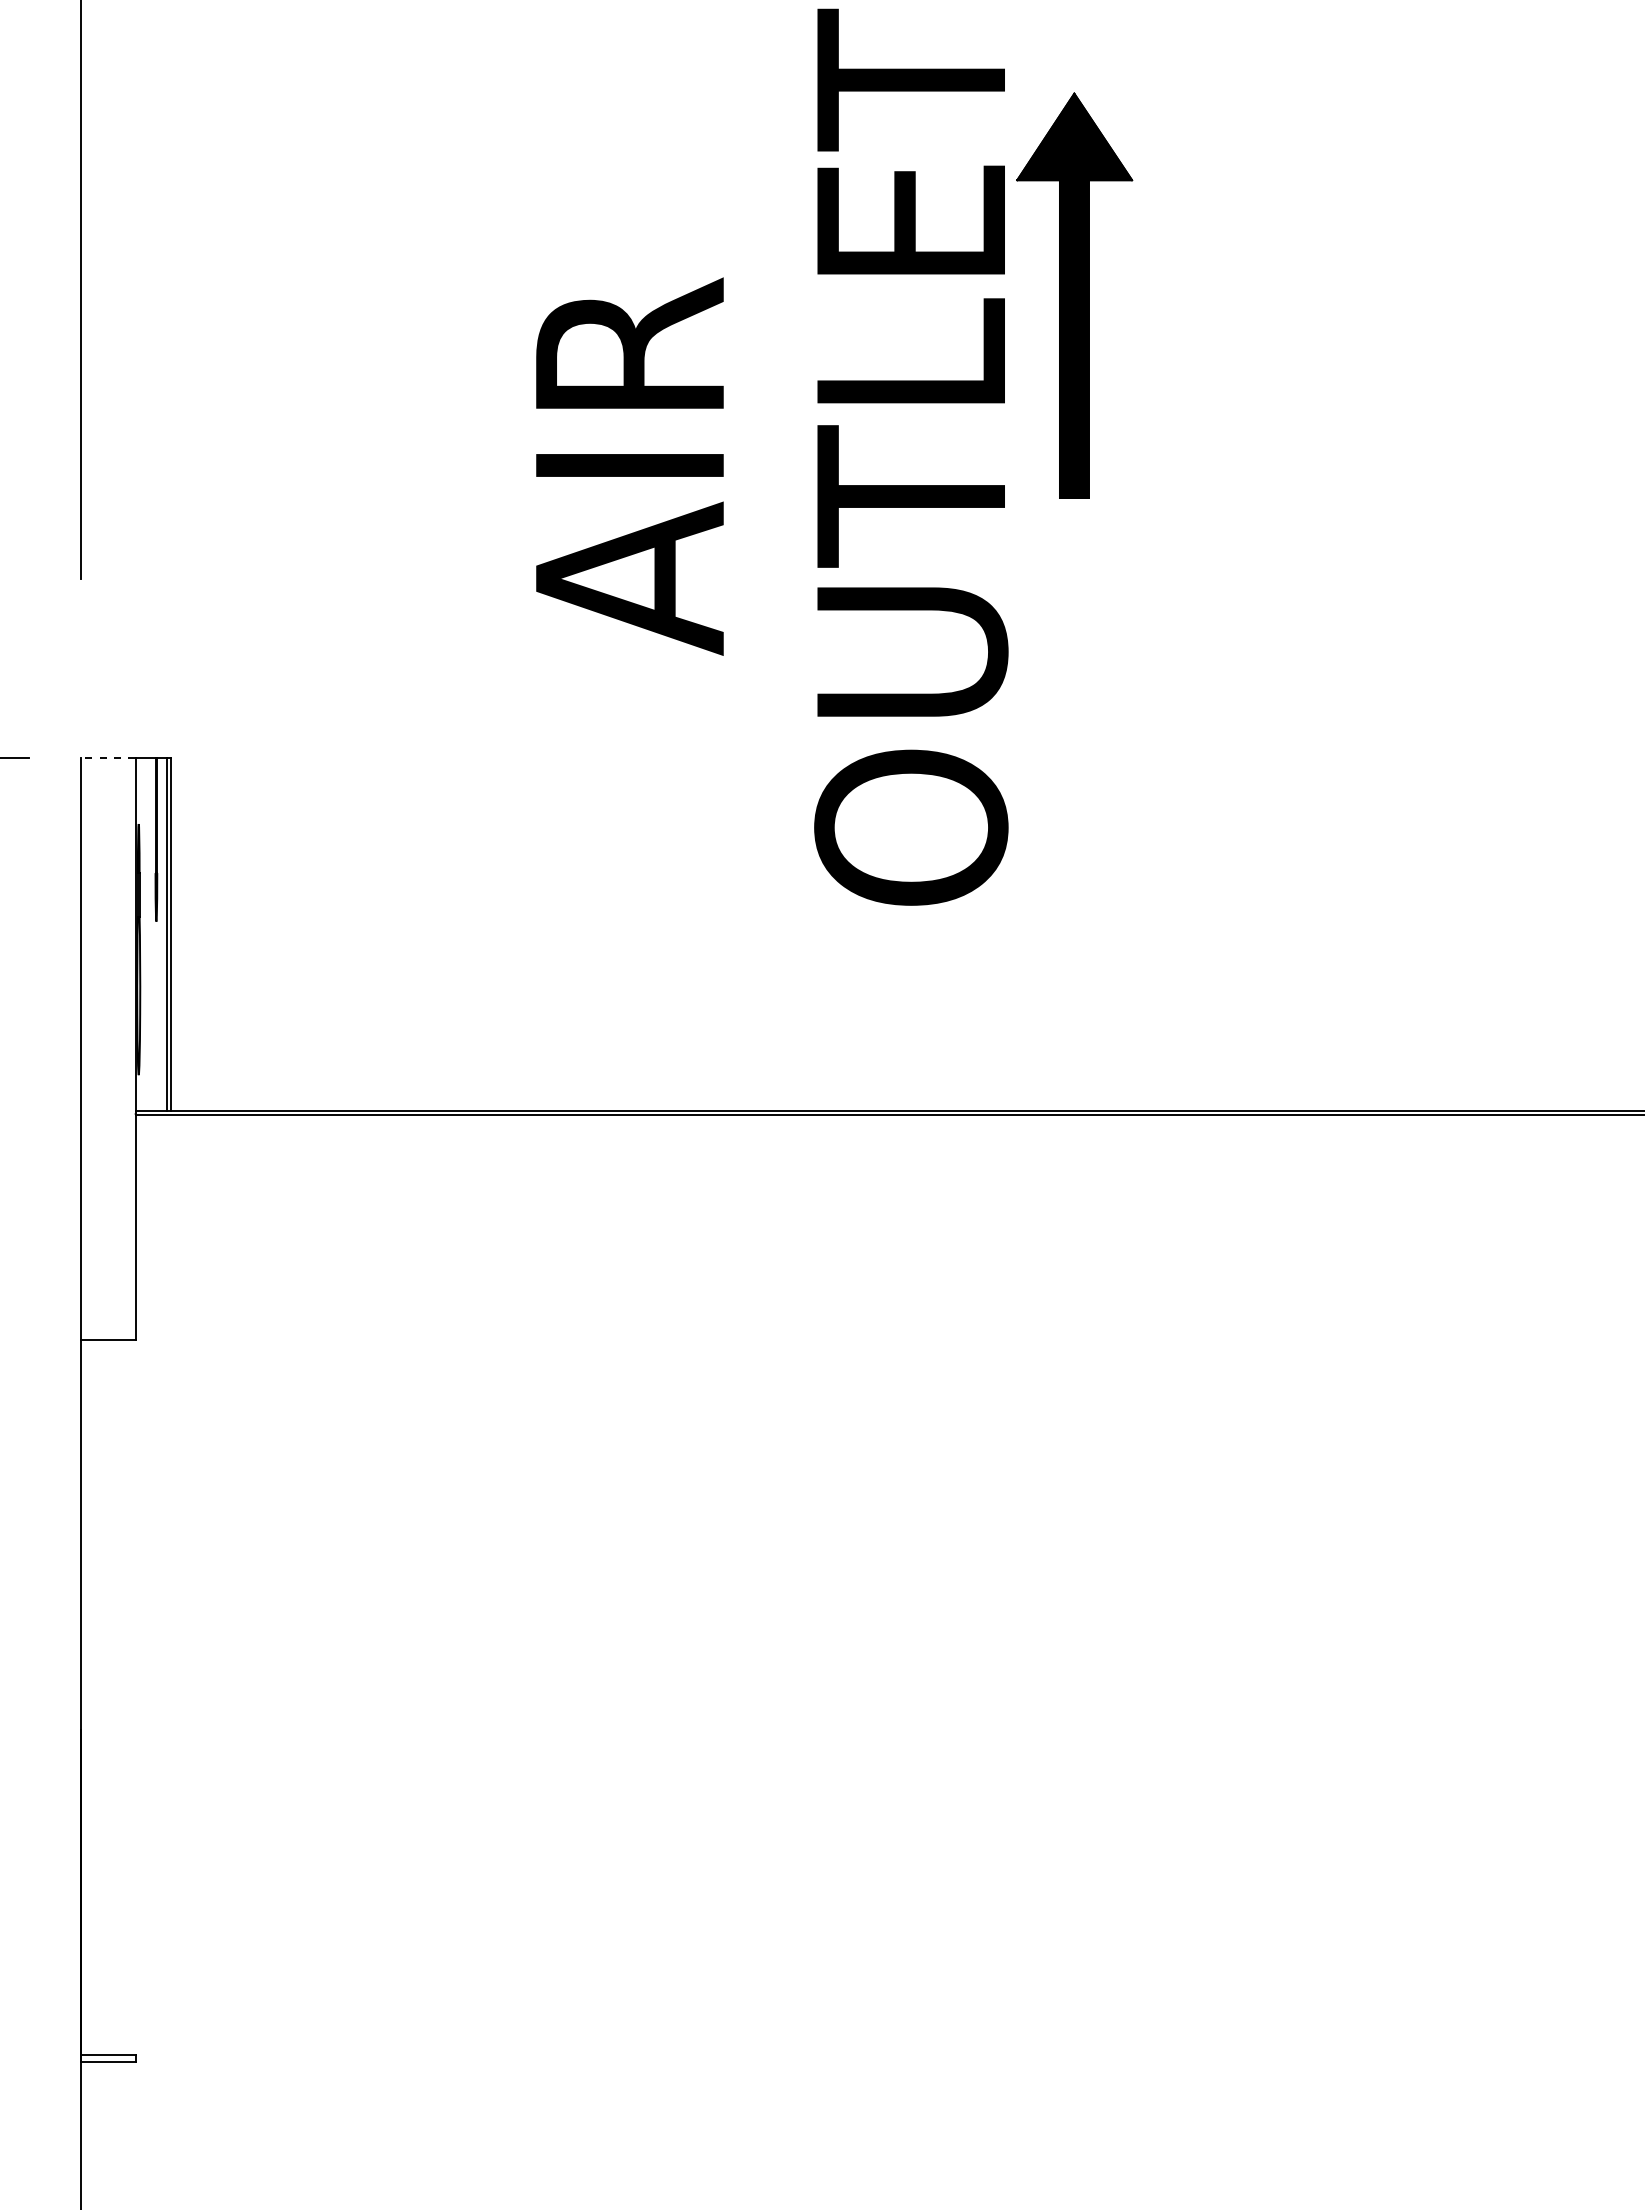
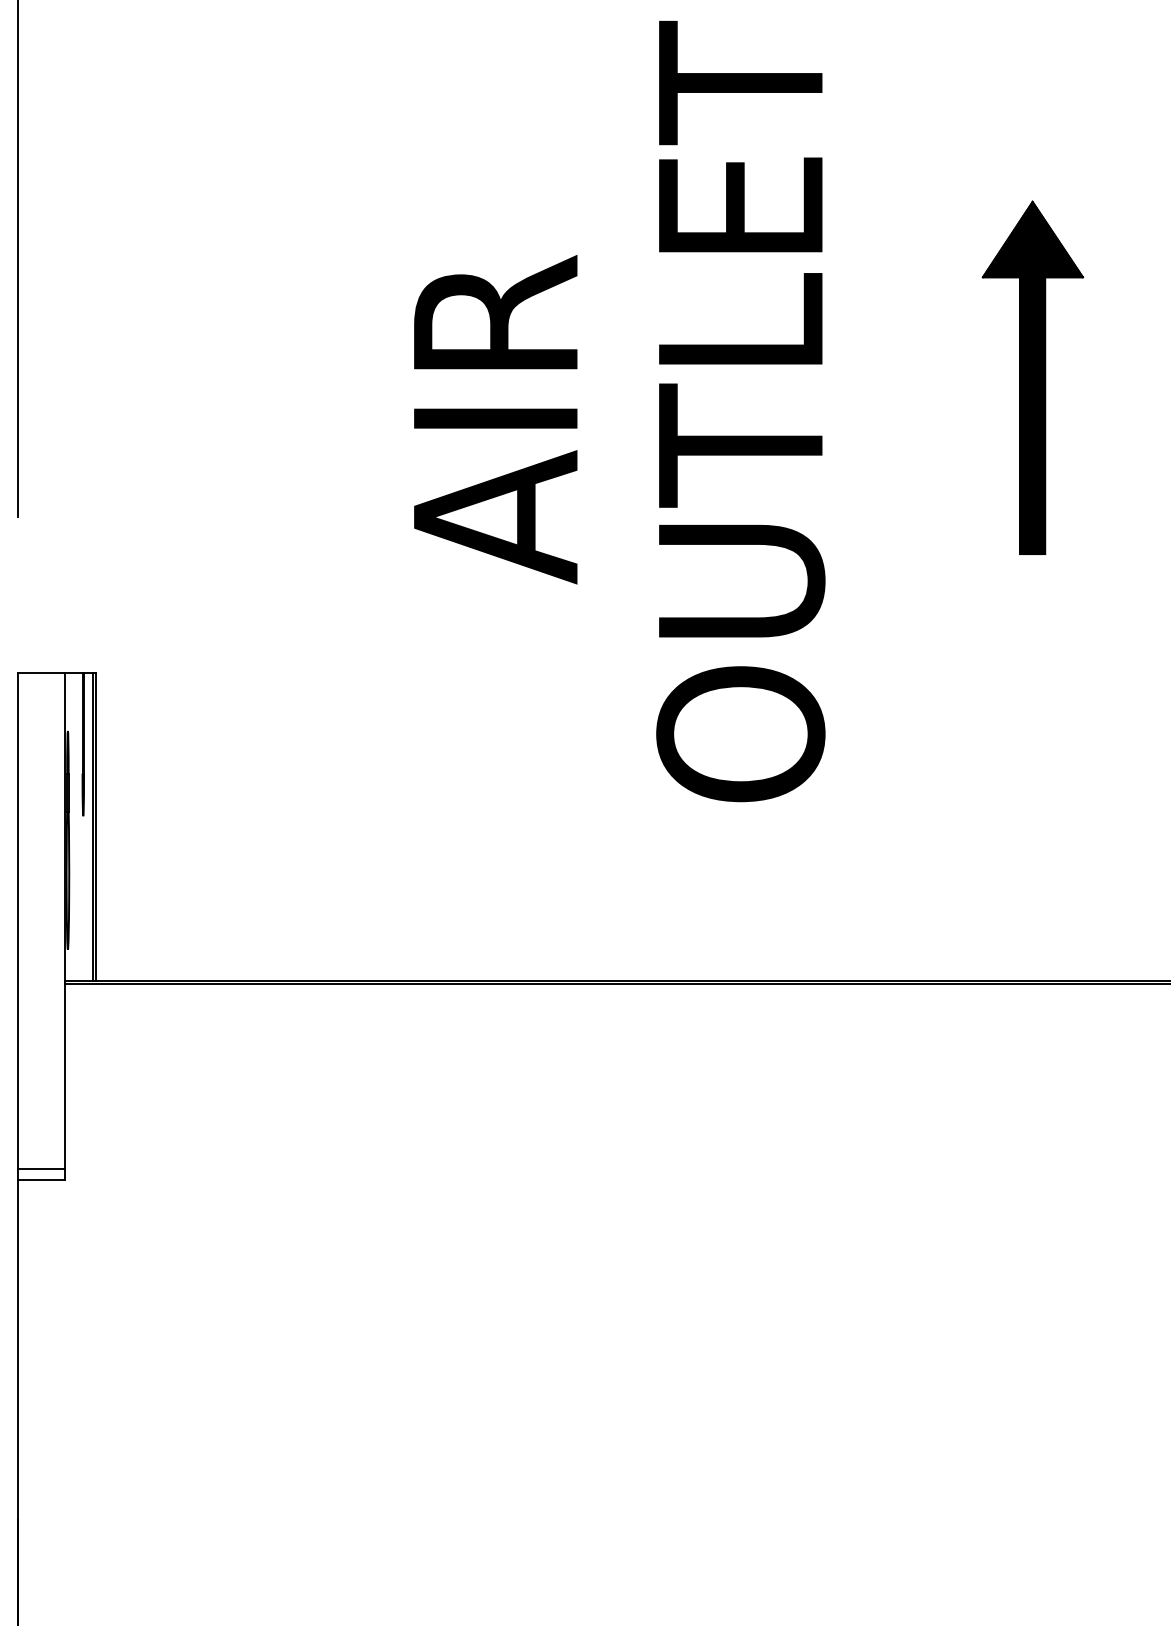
part: (1074, 295) -> (1032, 377), moved
line: (107, 757) -> (40, 672), dashed -> solid
line: (108, 1326) -> (41, 1168), added

